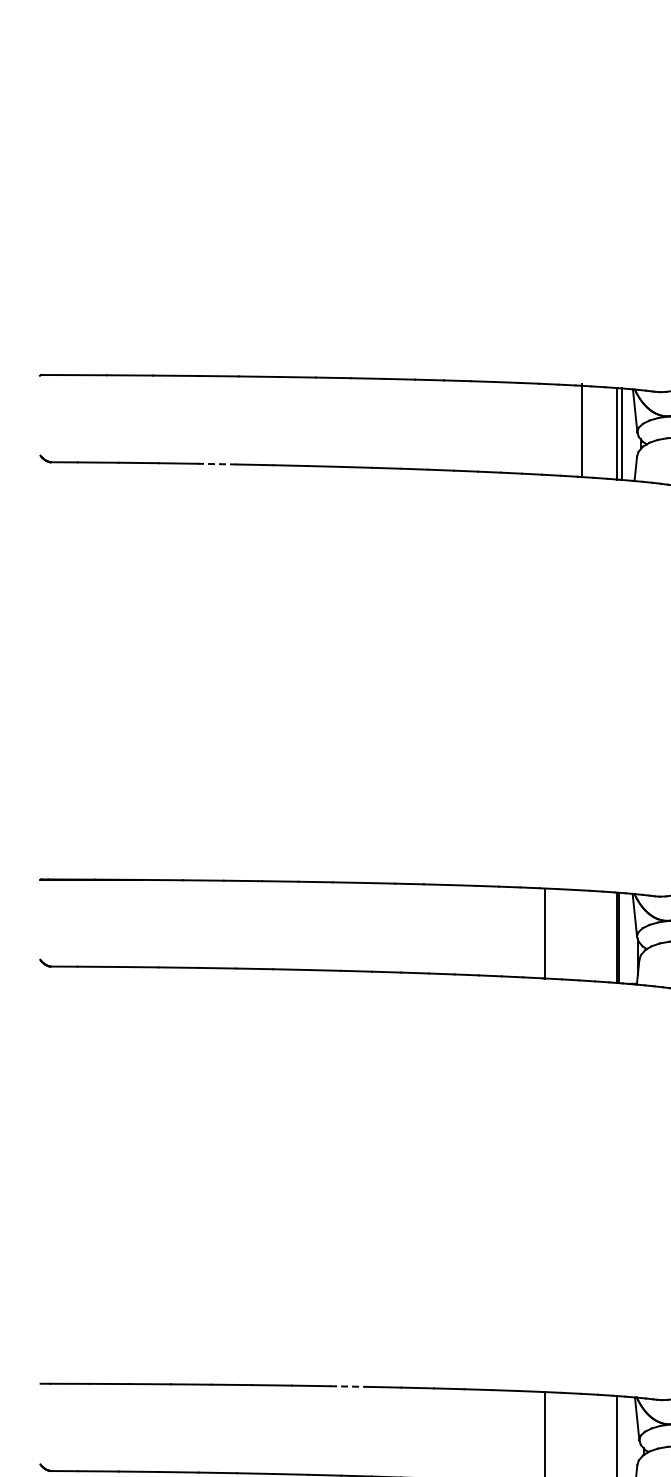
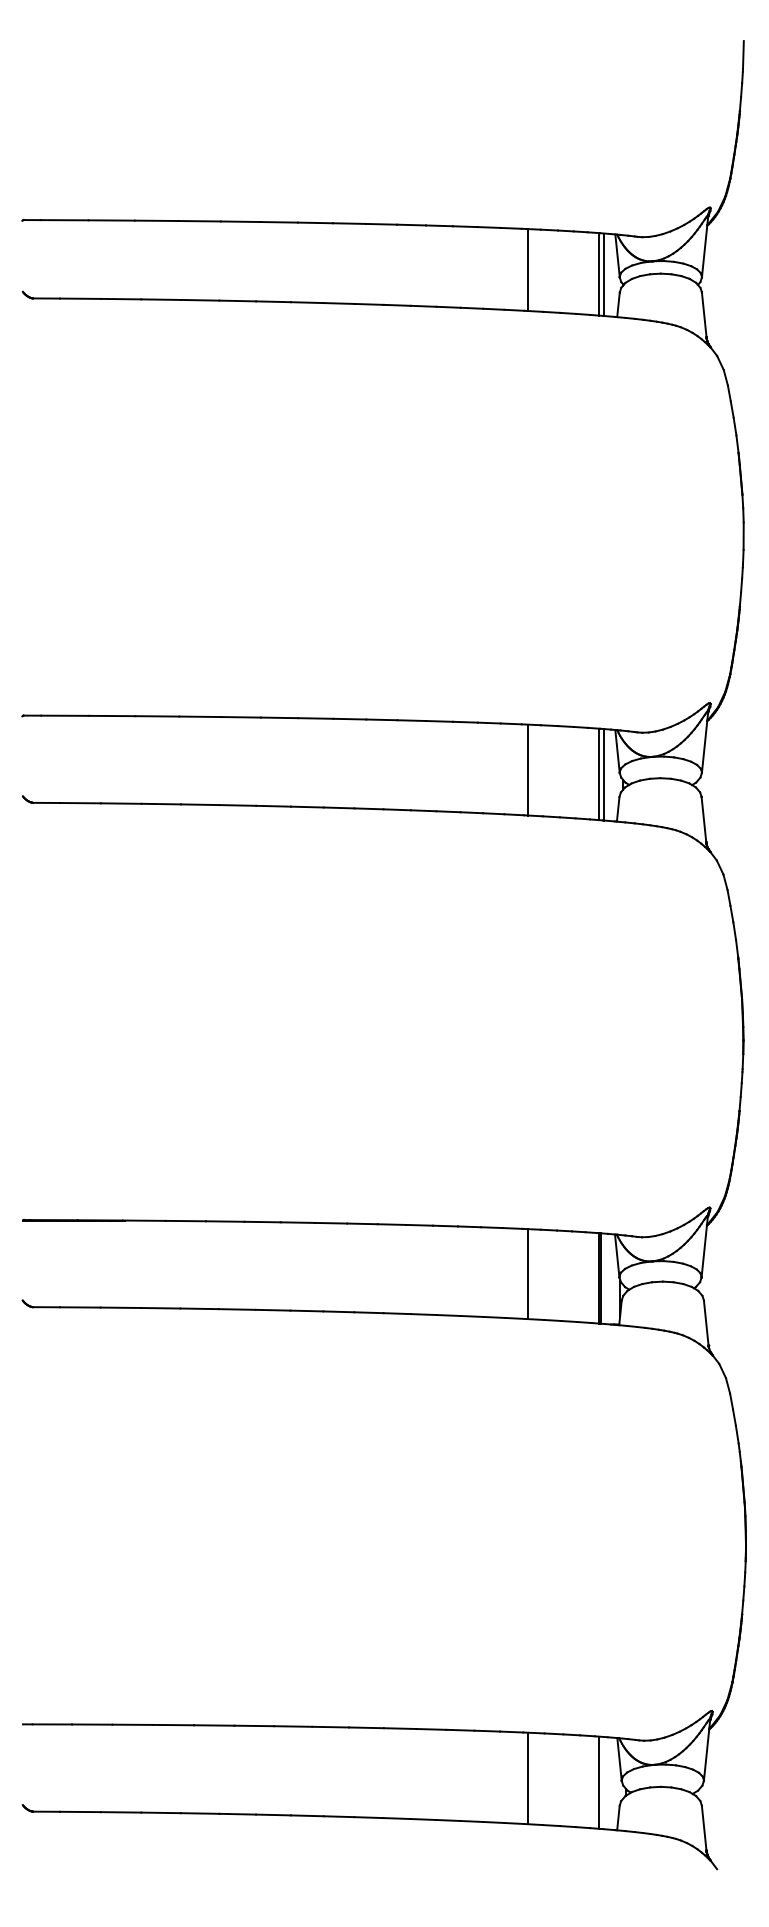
line: (582, 428) -> (527, 769), moved
line: (217, 463) -> (199, 804), dashed -> solid
line: (349, 1386) -> (331, 1727), dashed -> solid

